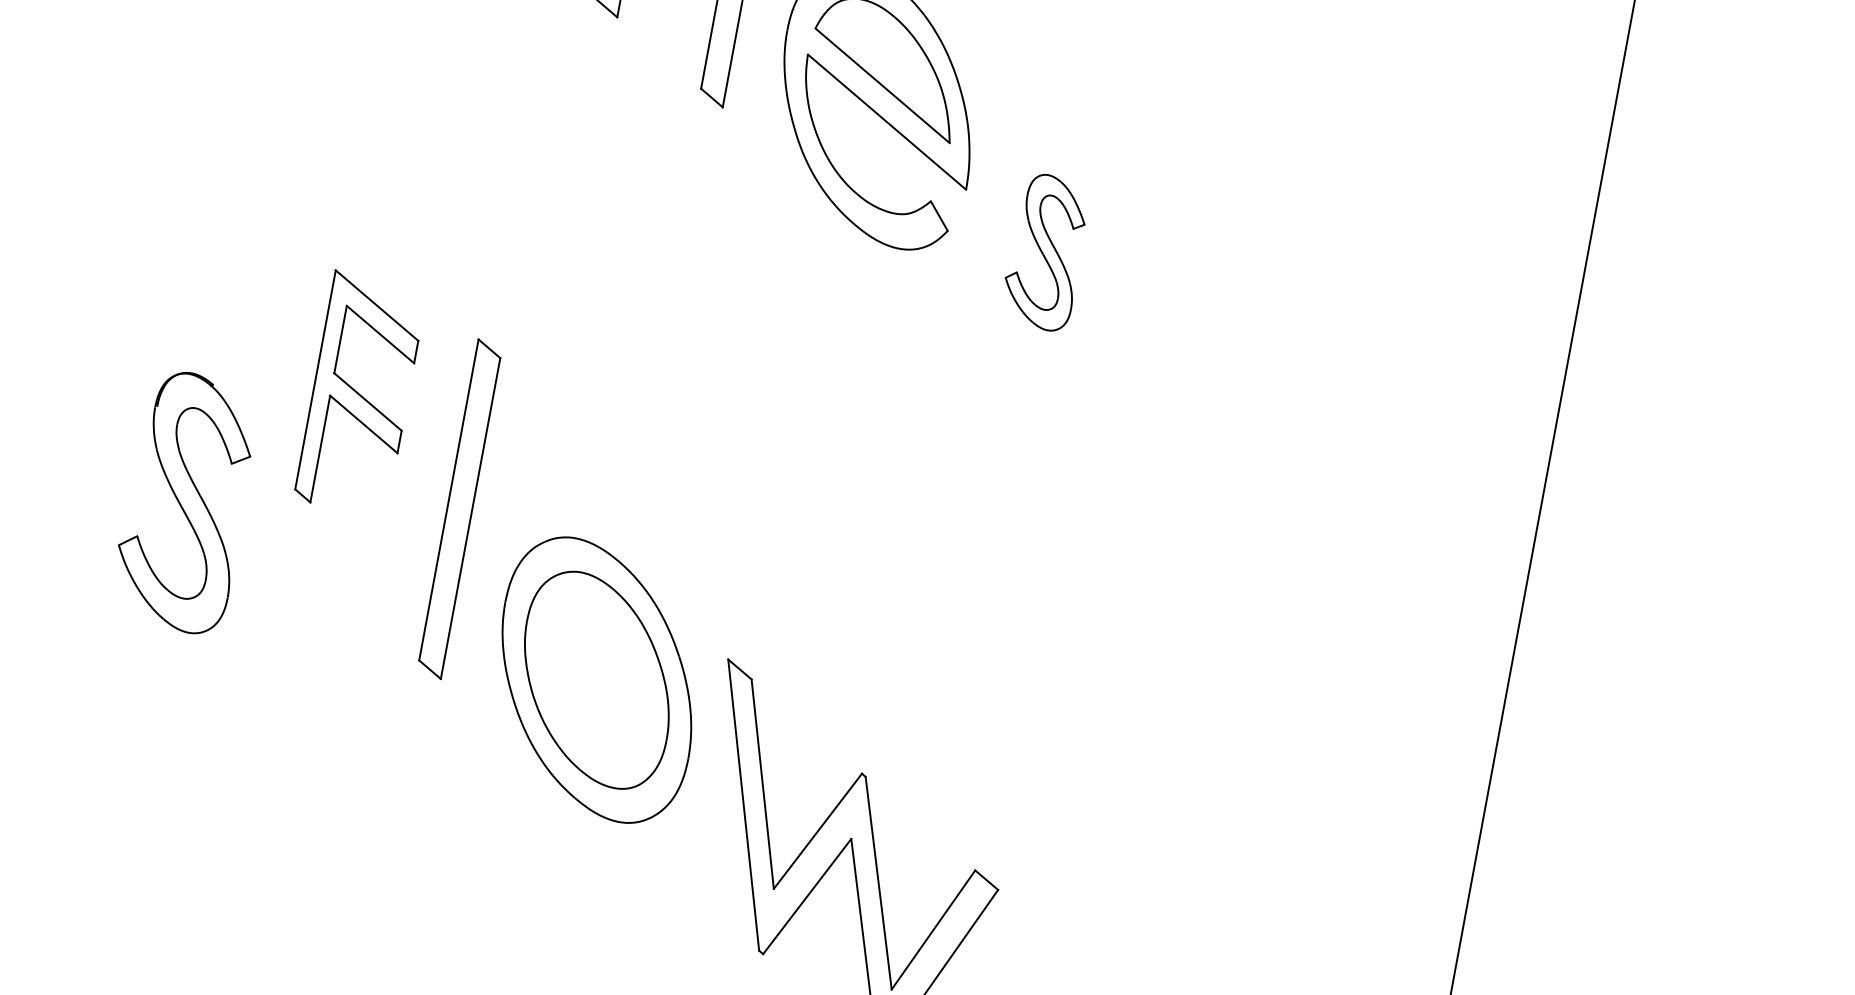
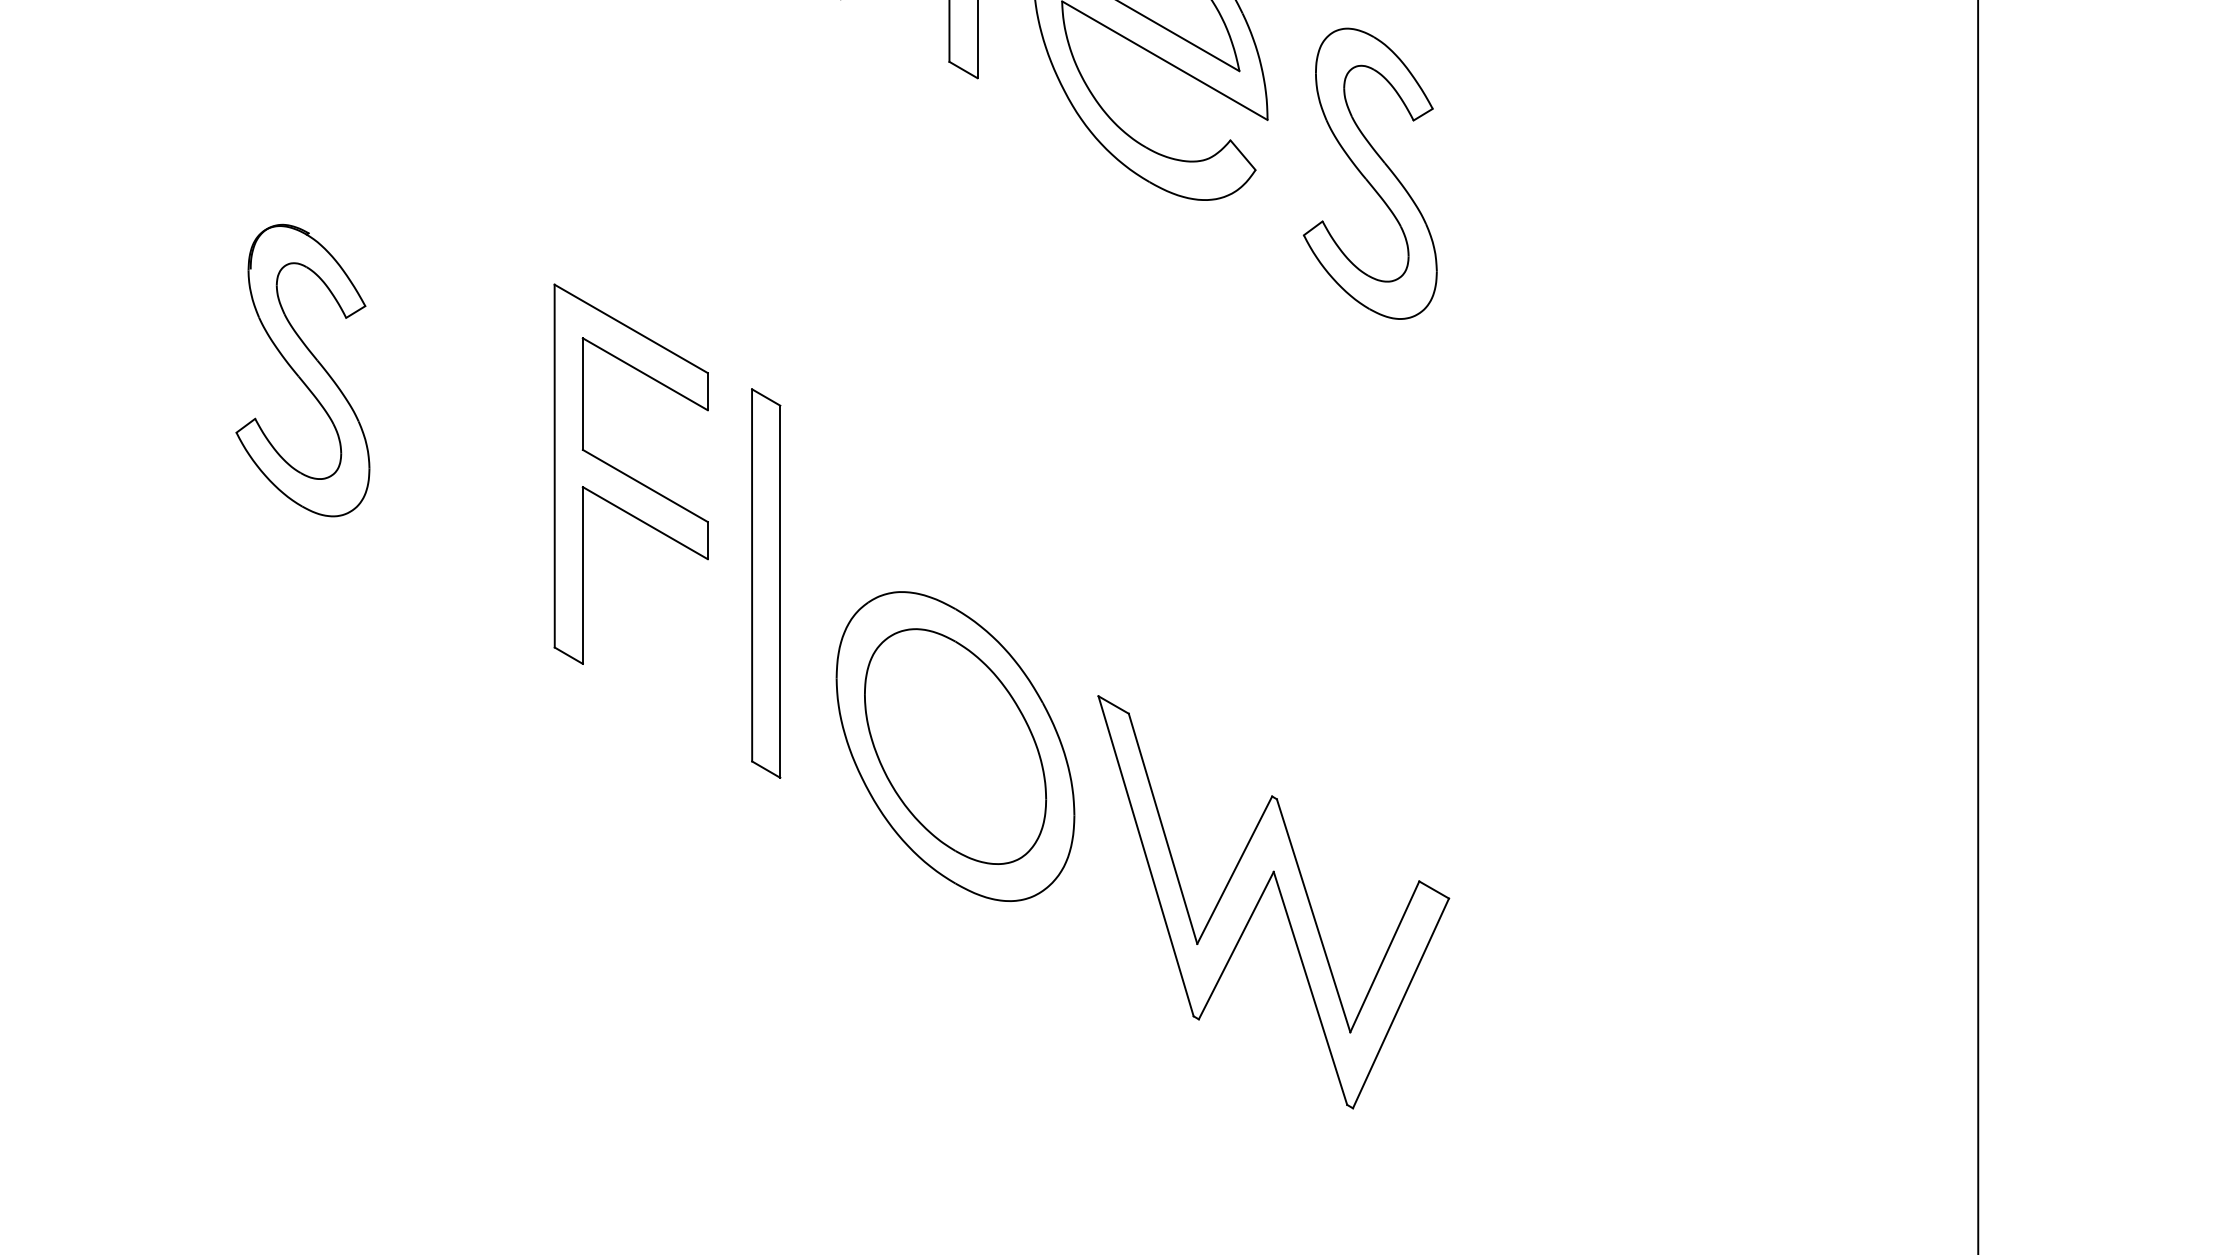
part: (1045, 252) -> (1369, 173), size x1.67
part: (360, 392) -> (630, 473), size x1.43
part: (185, 502) -> (302, 370), moved

